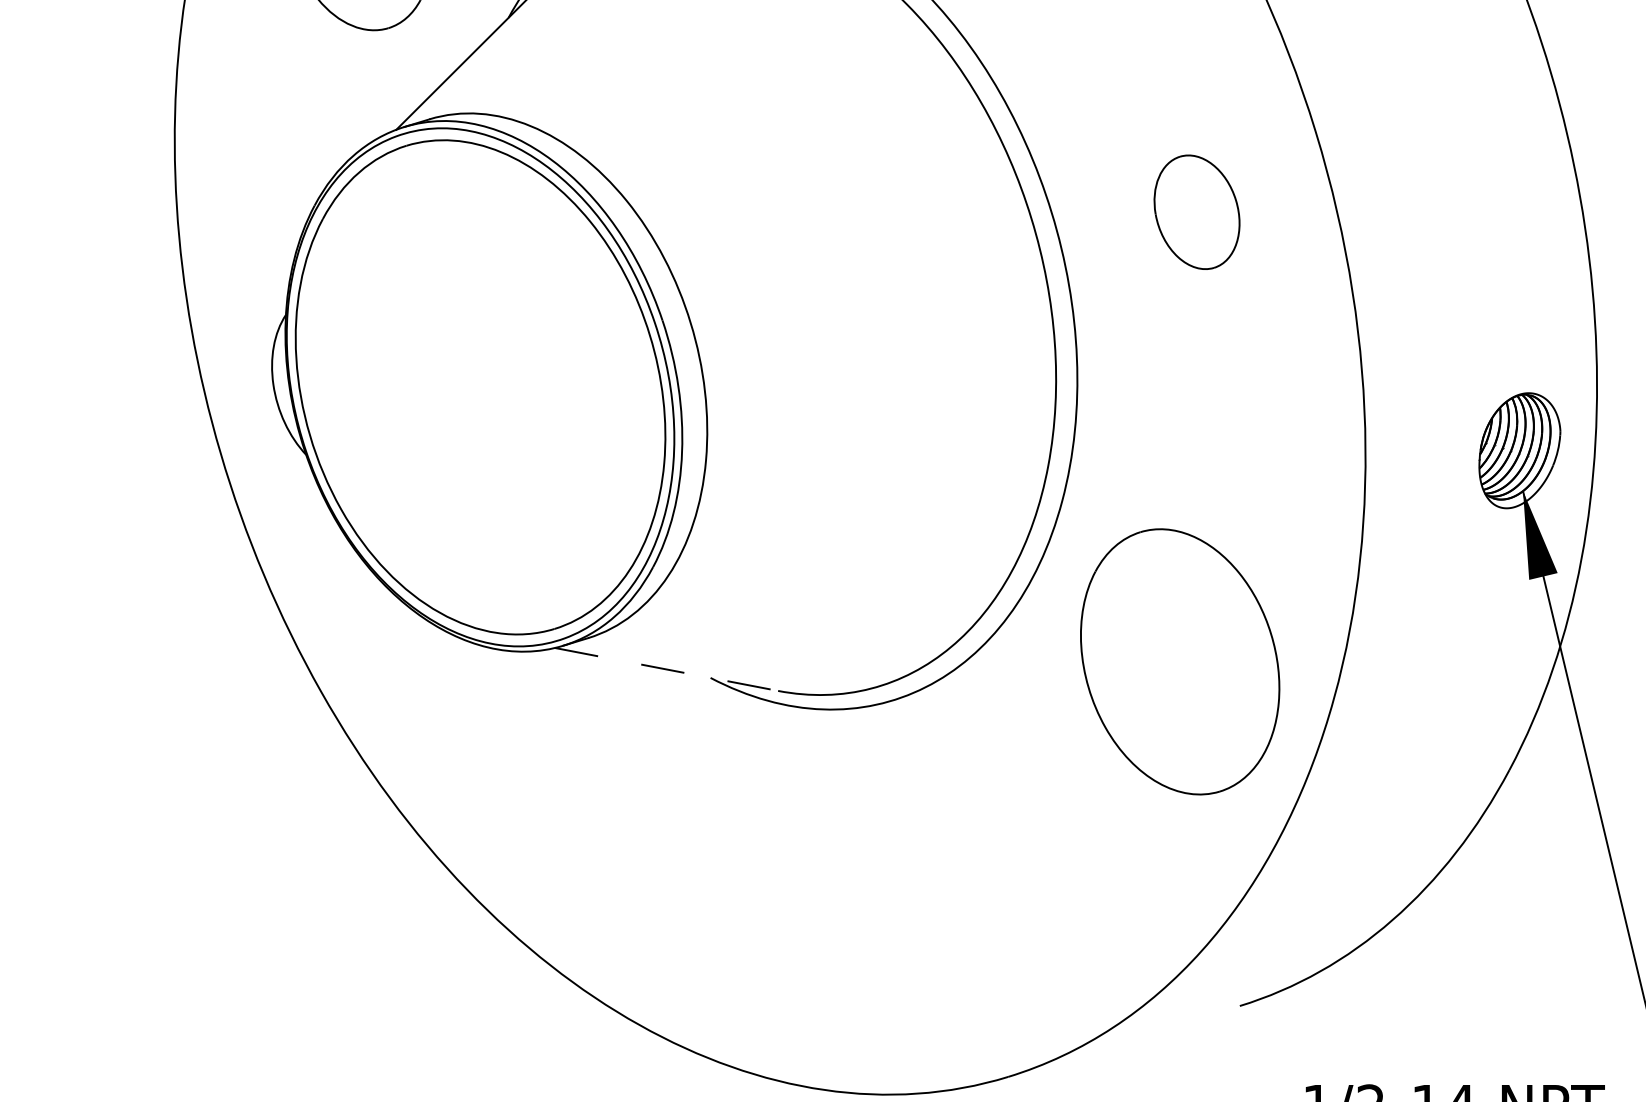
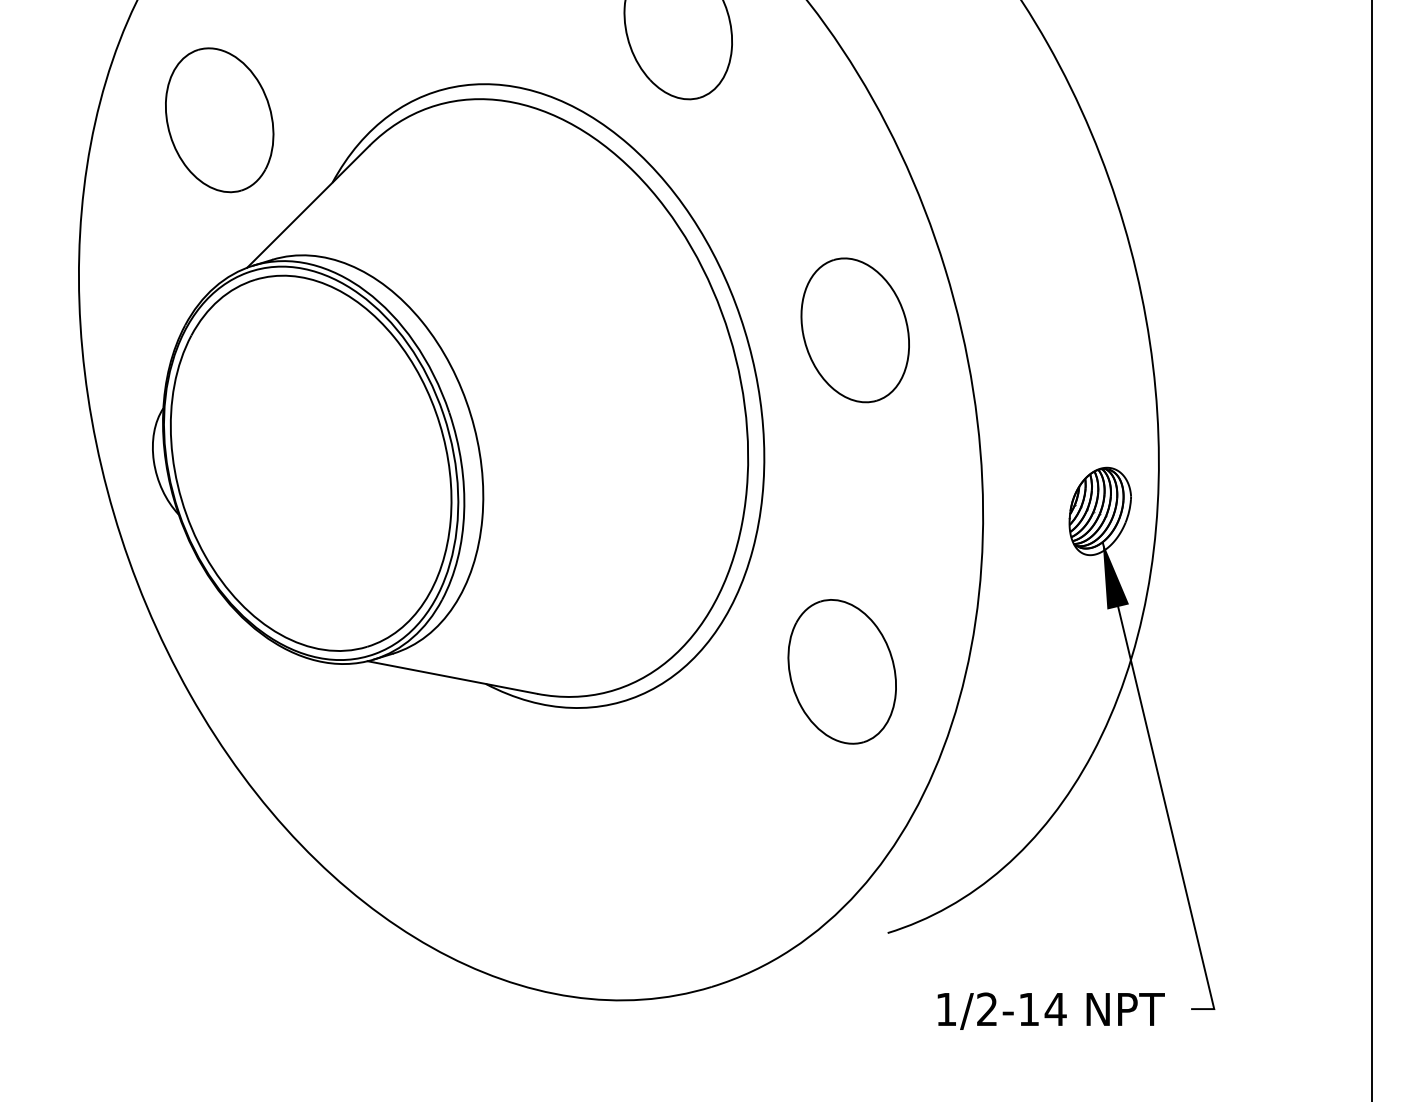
part: (1196, 212) -> (854, 330), size x1.67
part: (1179, 661) -> (841, 671), size x0.71
line: (666, 669) -> (452, 677), dashed -> solid

